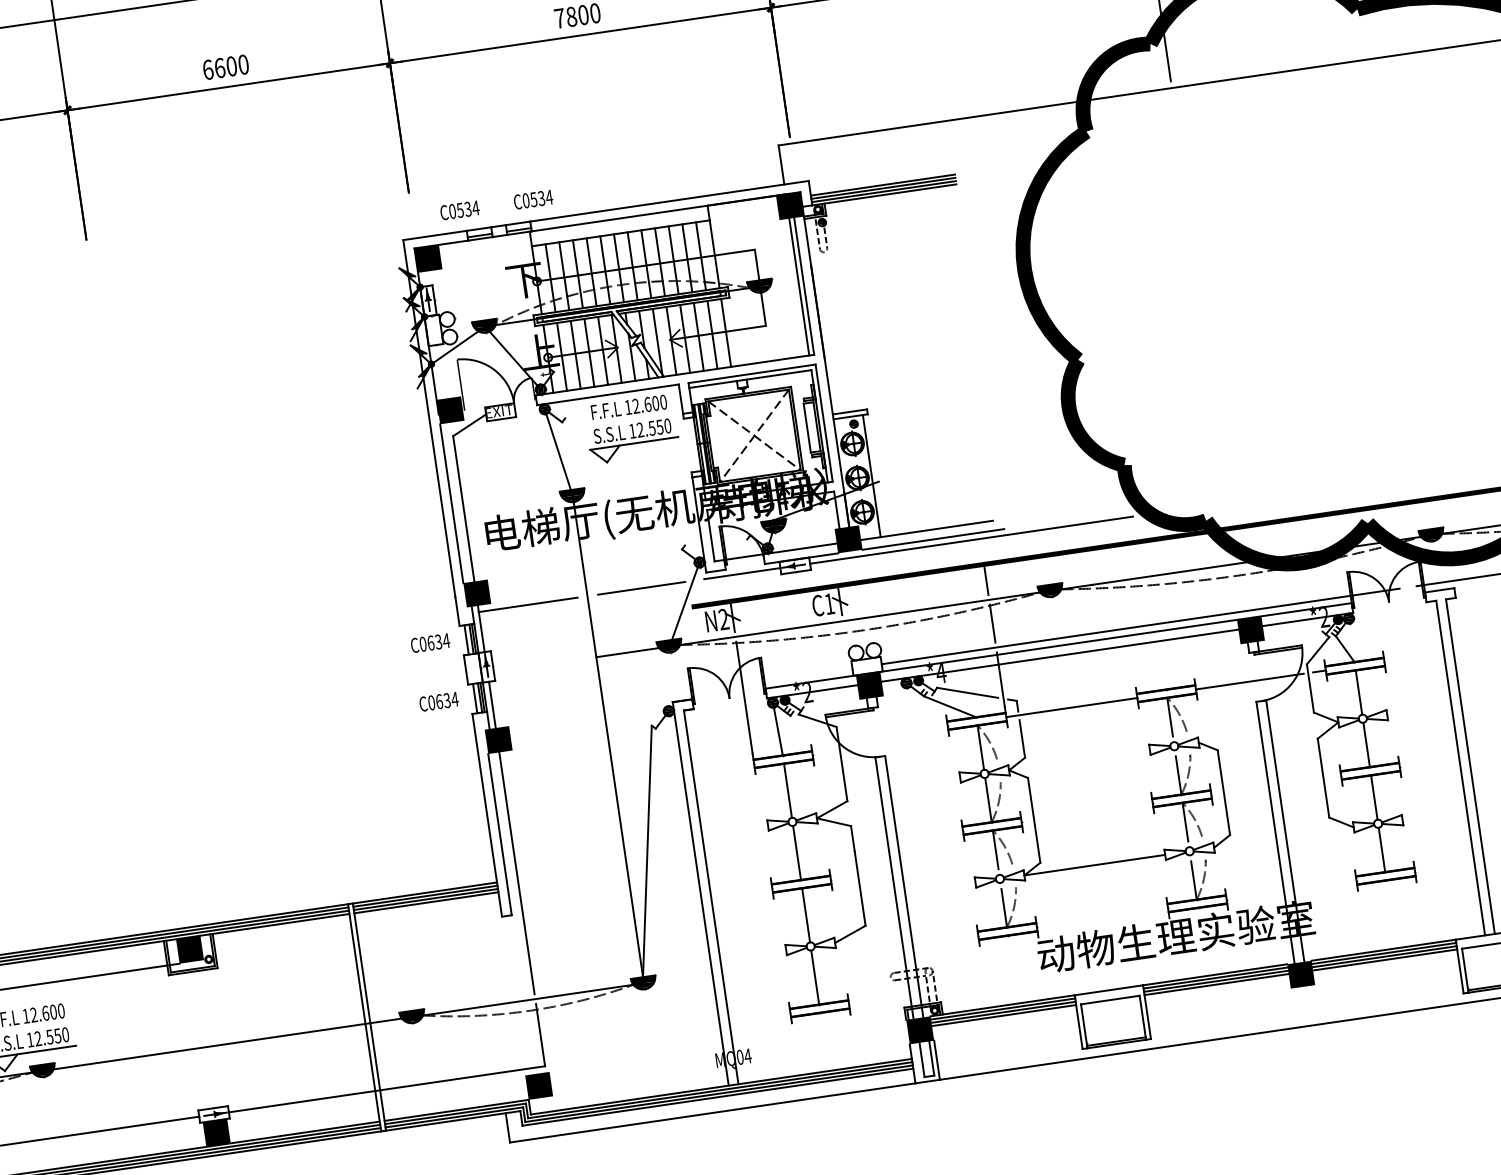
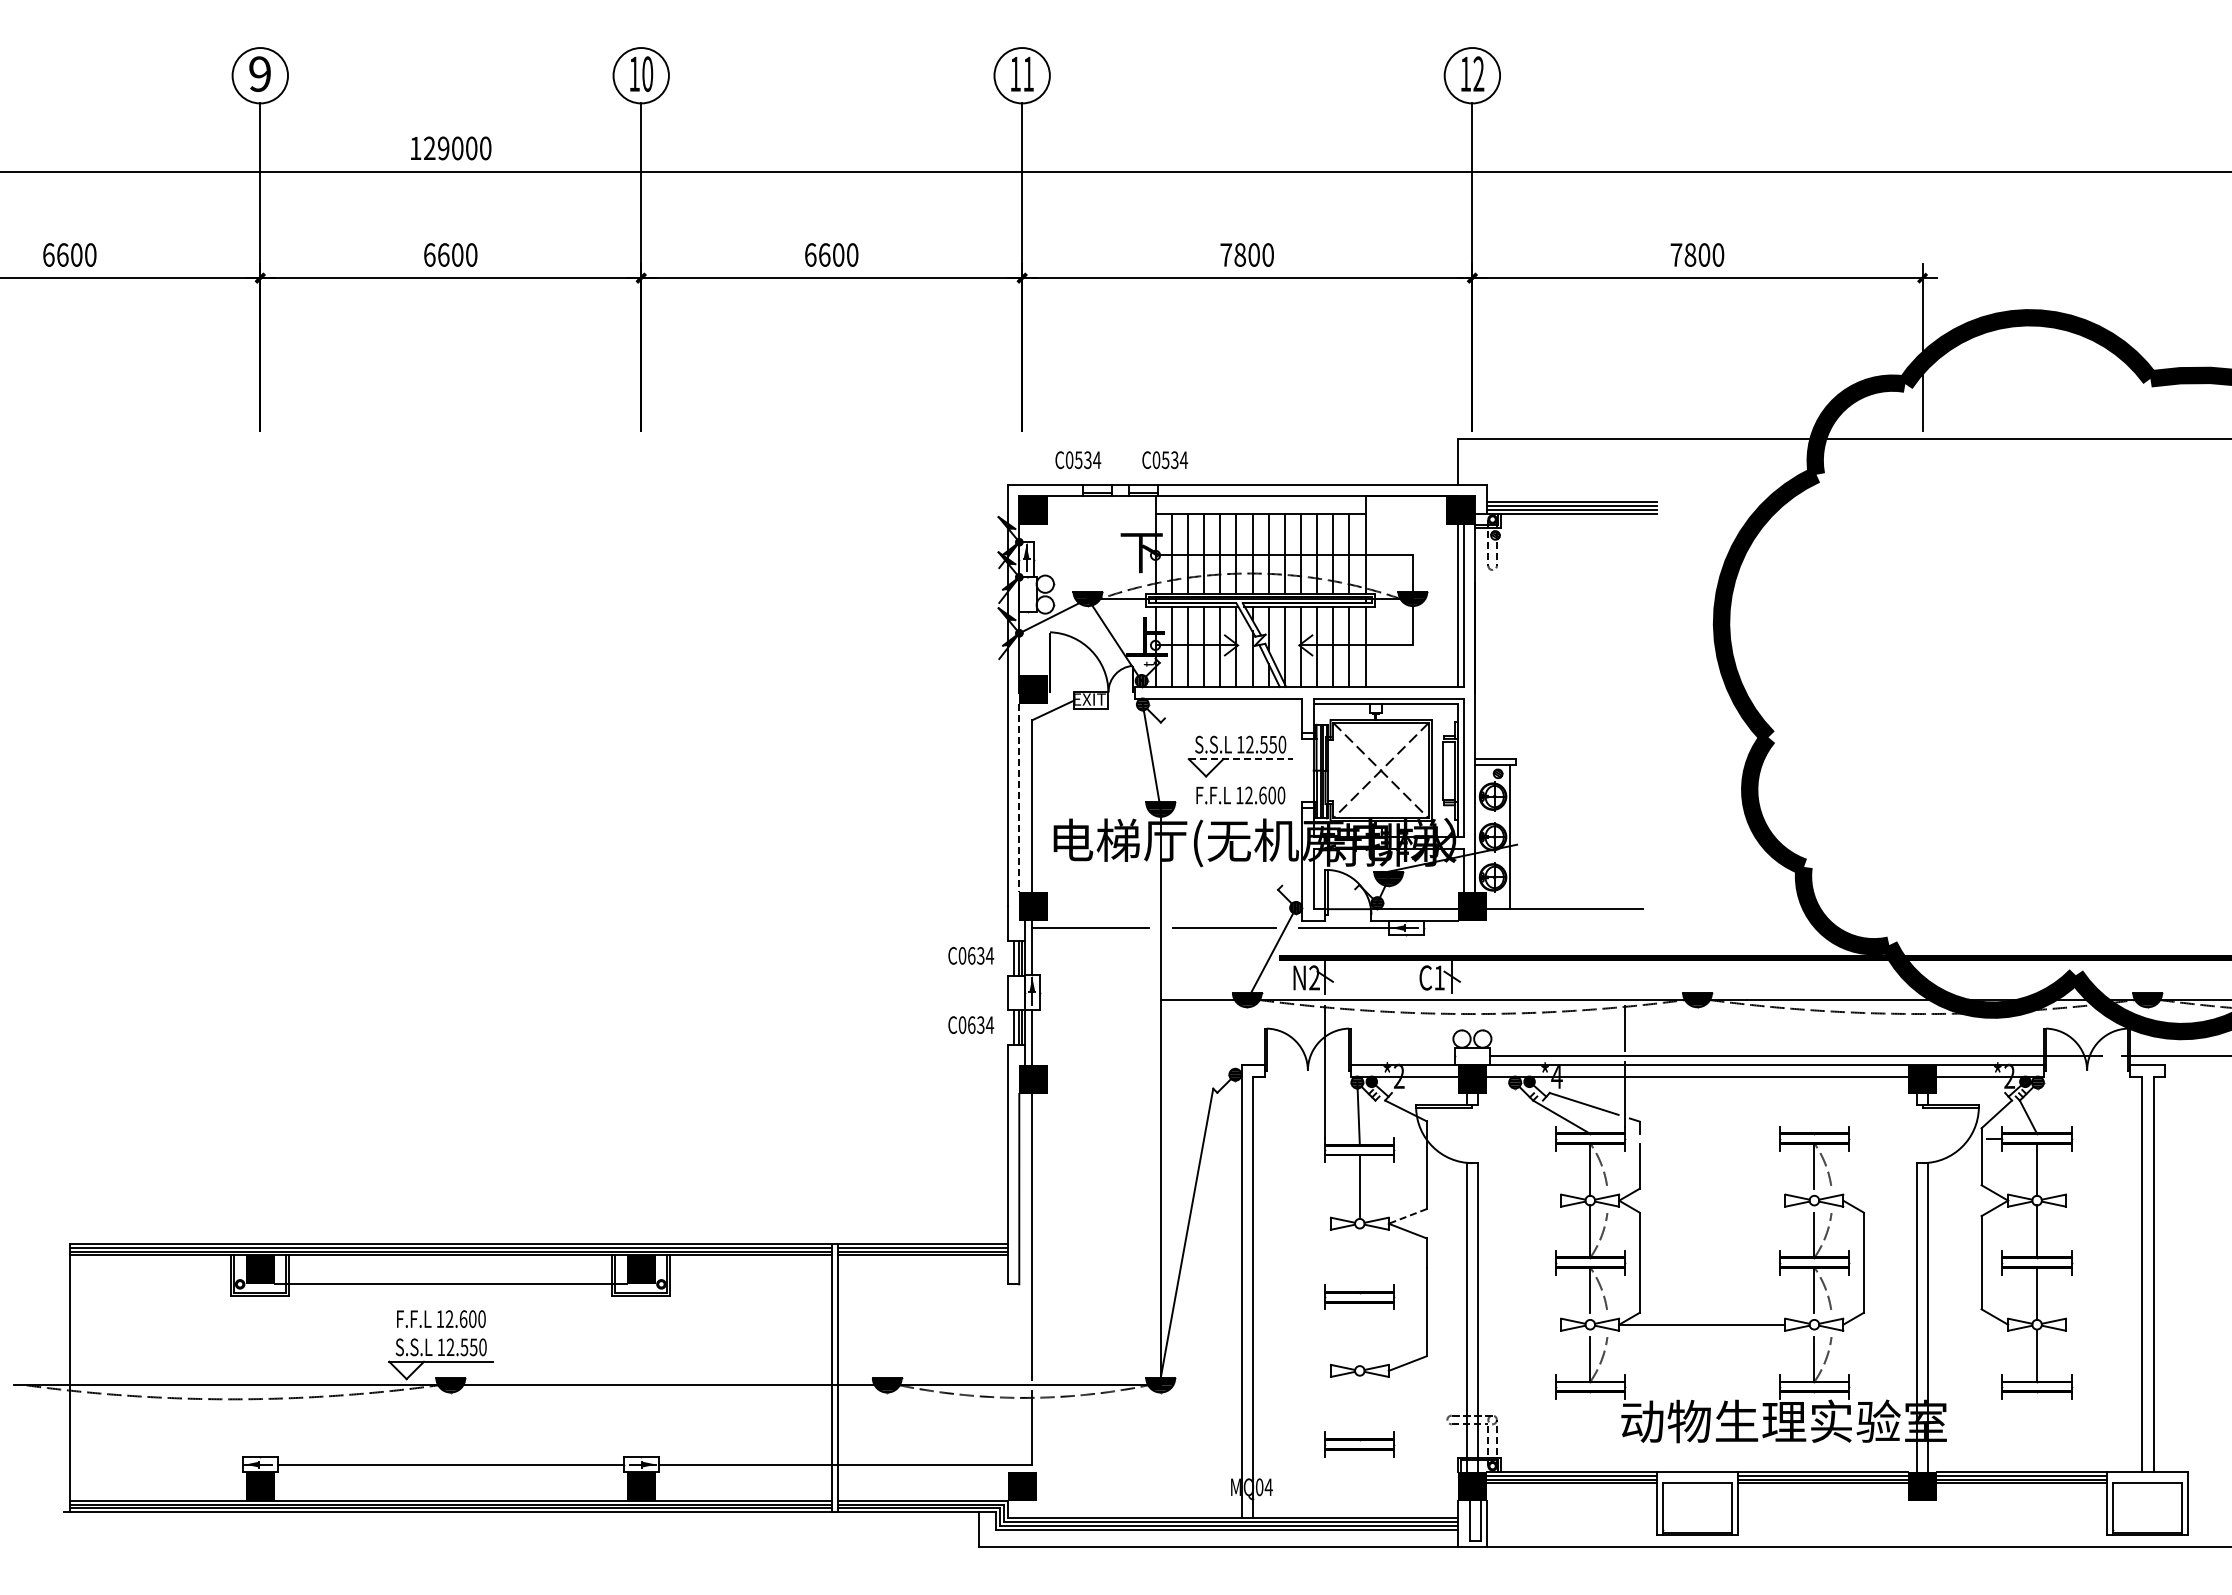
text: (628, 407) -> (1240, 795), moved
line: (634, 443) -> (1240, 759), solid -> dashed
line: (451, 504) -> (1019, 798), solid -> dashed
line: (933, 539) -> (1570, 920), removed
line: (971, 540) -> (1614, 928), removed
line: (985, 579) -> (1624, 976), removed
line: (1249, 681) -> (1912, 1138), removed
line: (1071, 707) -> (1701, 1138), removed
line: (831, 809) -> (1407, 1216), solid -> dashed
line: (796, 853) -> (1359, 1260), removed
line: (805, 915) -> (1359, 1334), removed
line: (814, 977) -> (1359, 1407), removed

